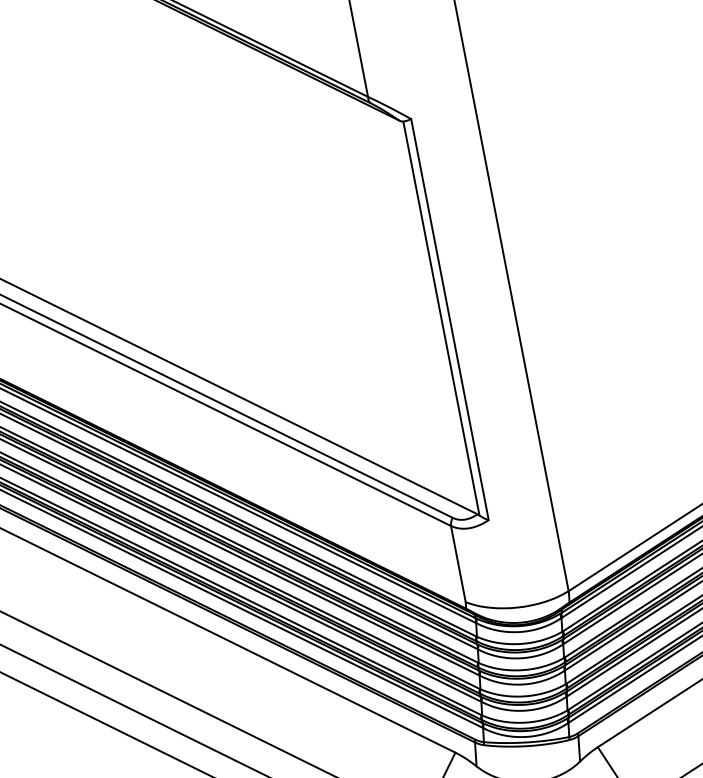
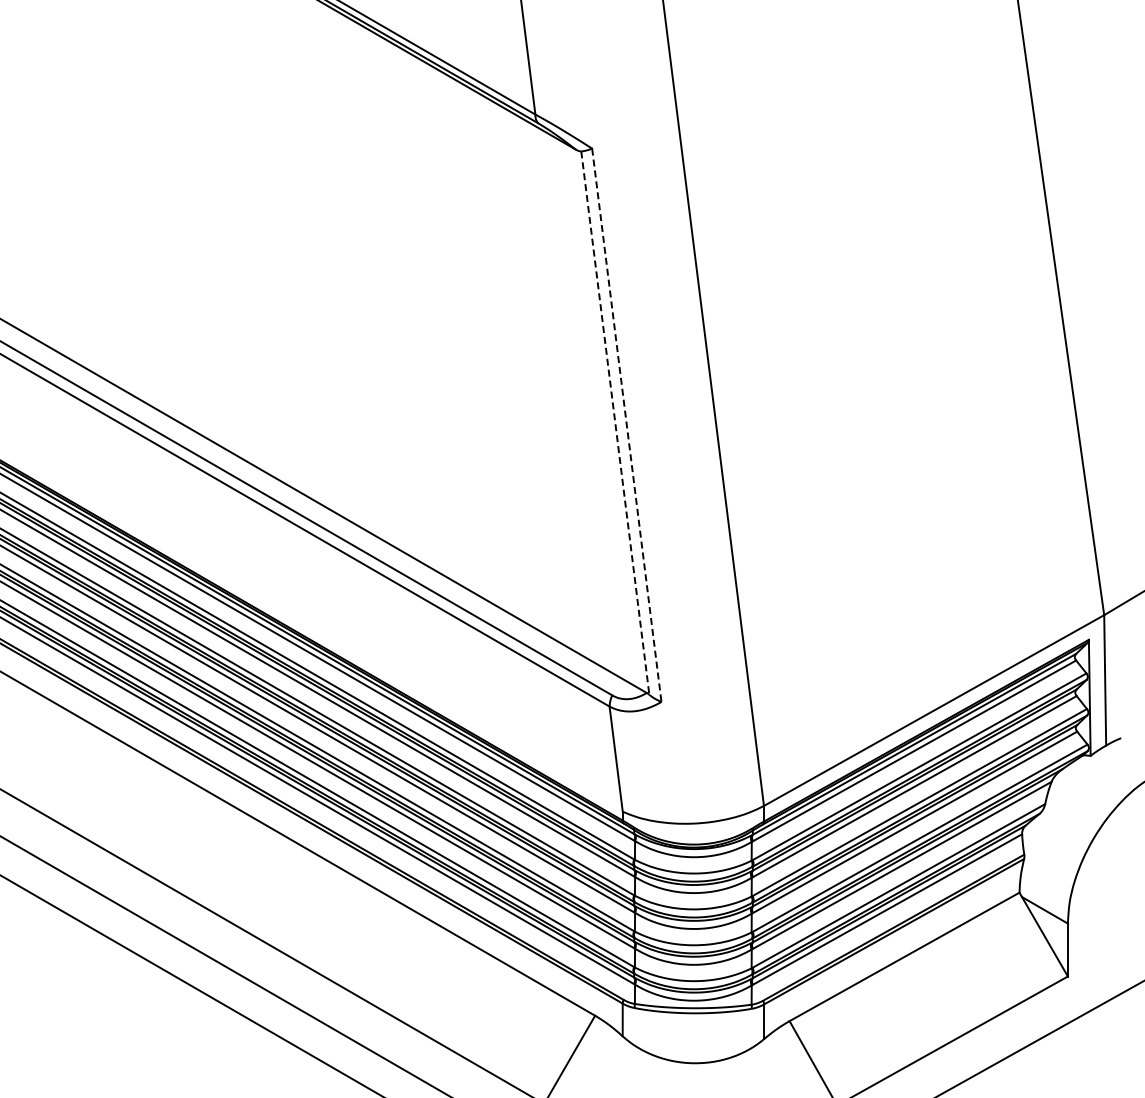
line: (441, 318) -> (615, 423), solid -> dashed
line: (449, 319) -> (626, 425), solid -> dashed

